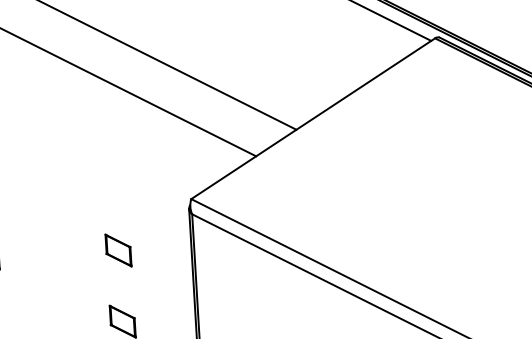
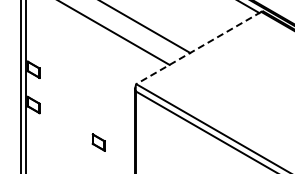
line: (312, 119) -> (198, 48), solid -> dashed
part: (117, 250) -> (98, 107), removed

